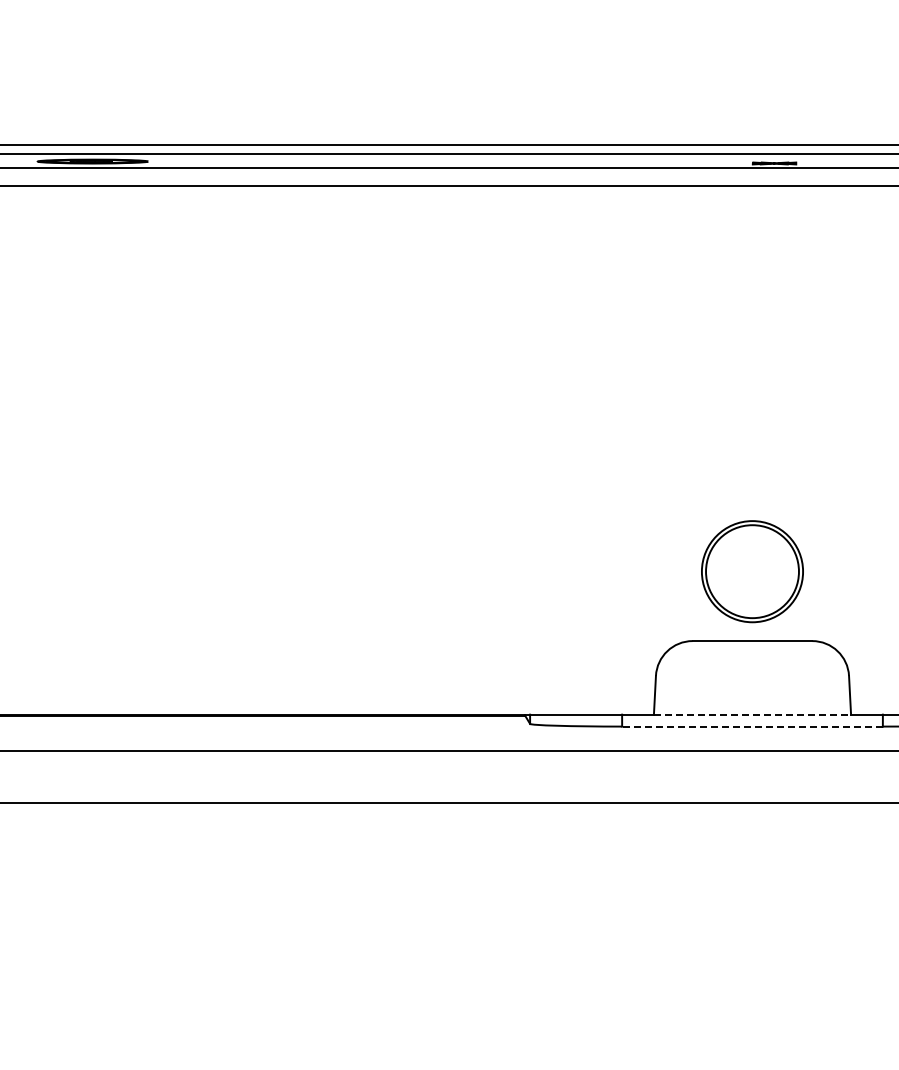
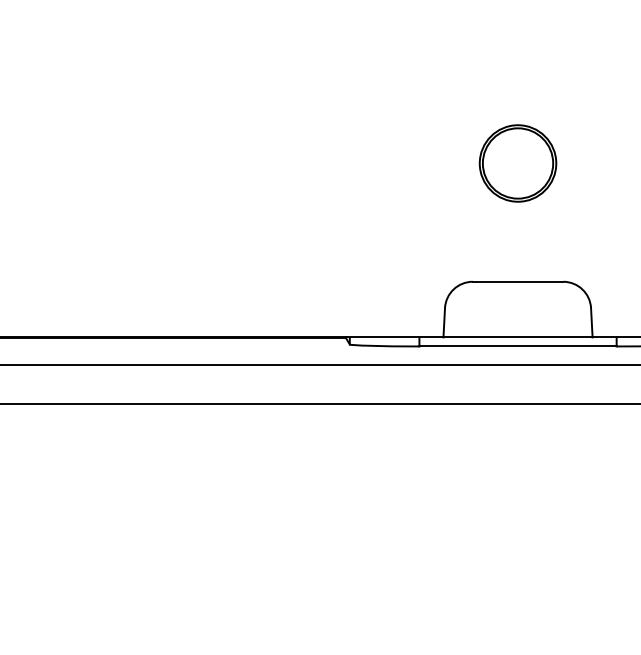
part: (752, 571) -> (518, 163), moved
line: (752, 714) -> (518, 337), dashed -> solid
line: (752, 726) -> (518, 346), dashed -> solid

